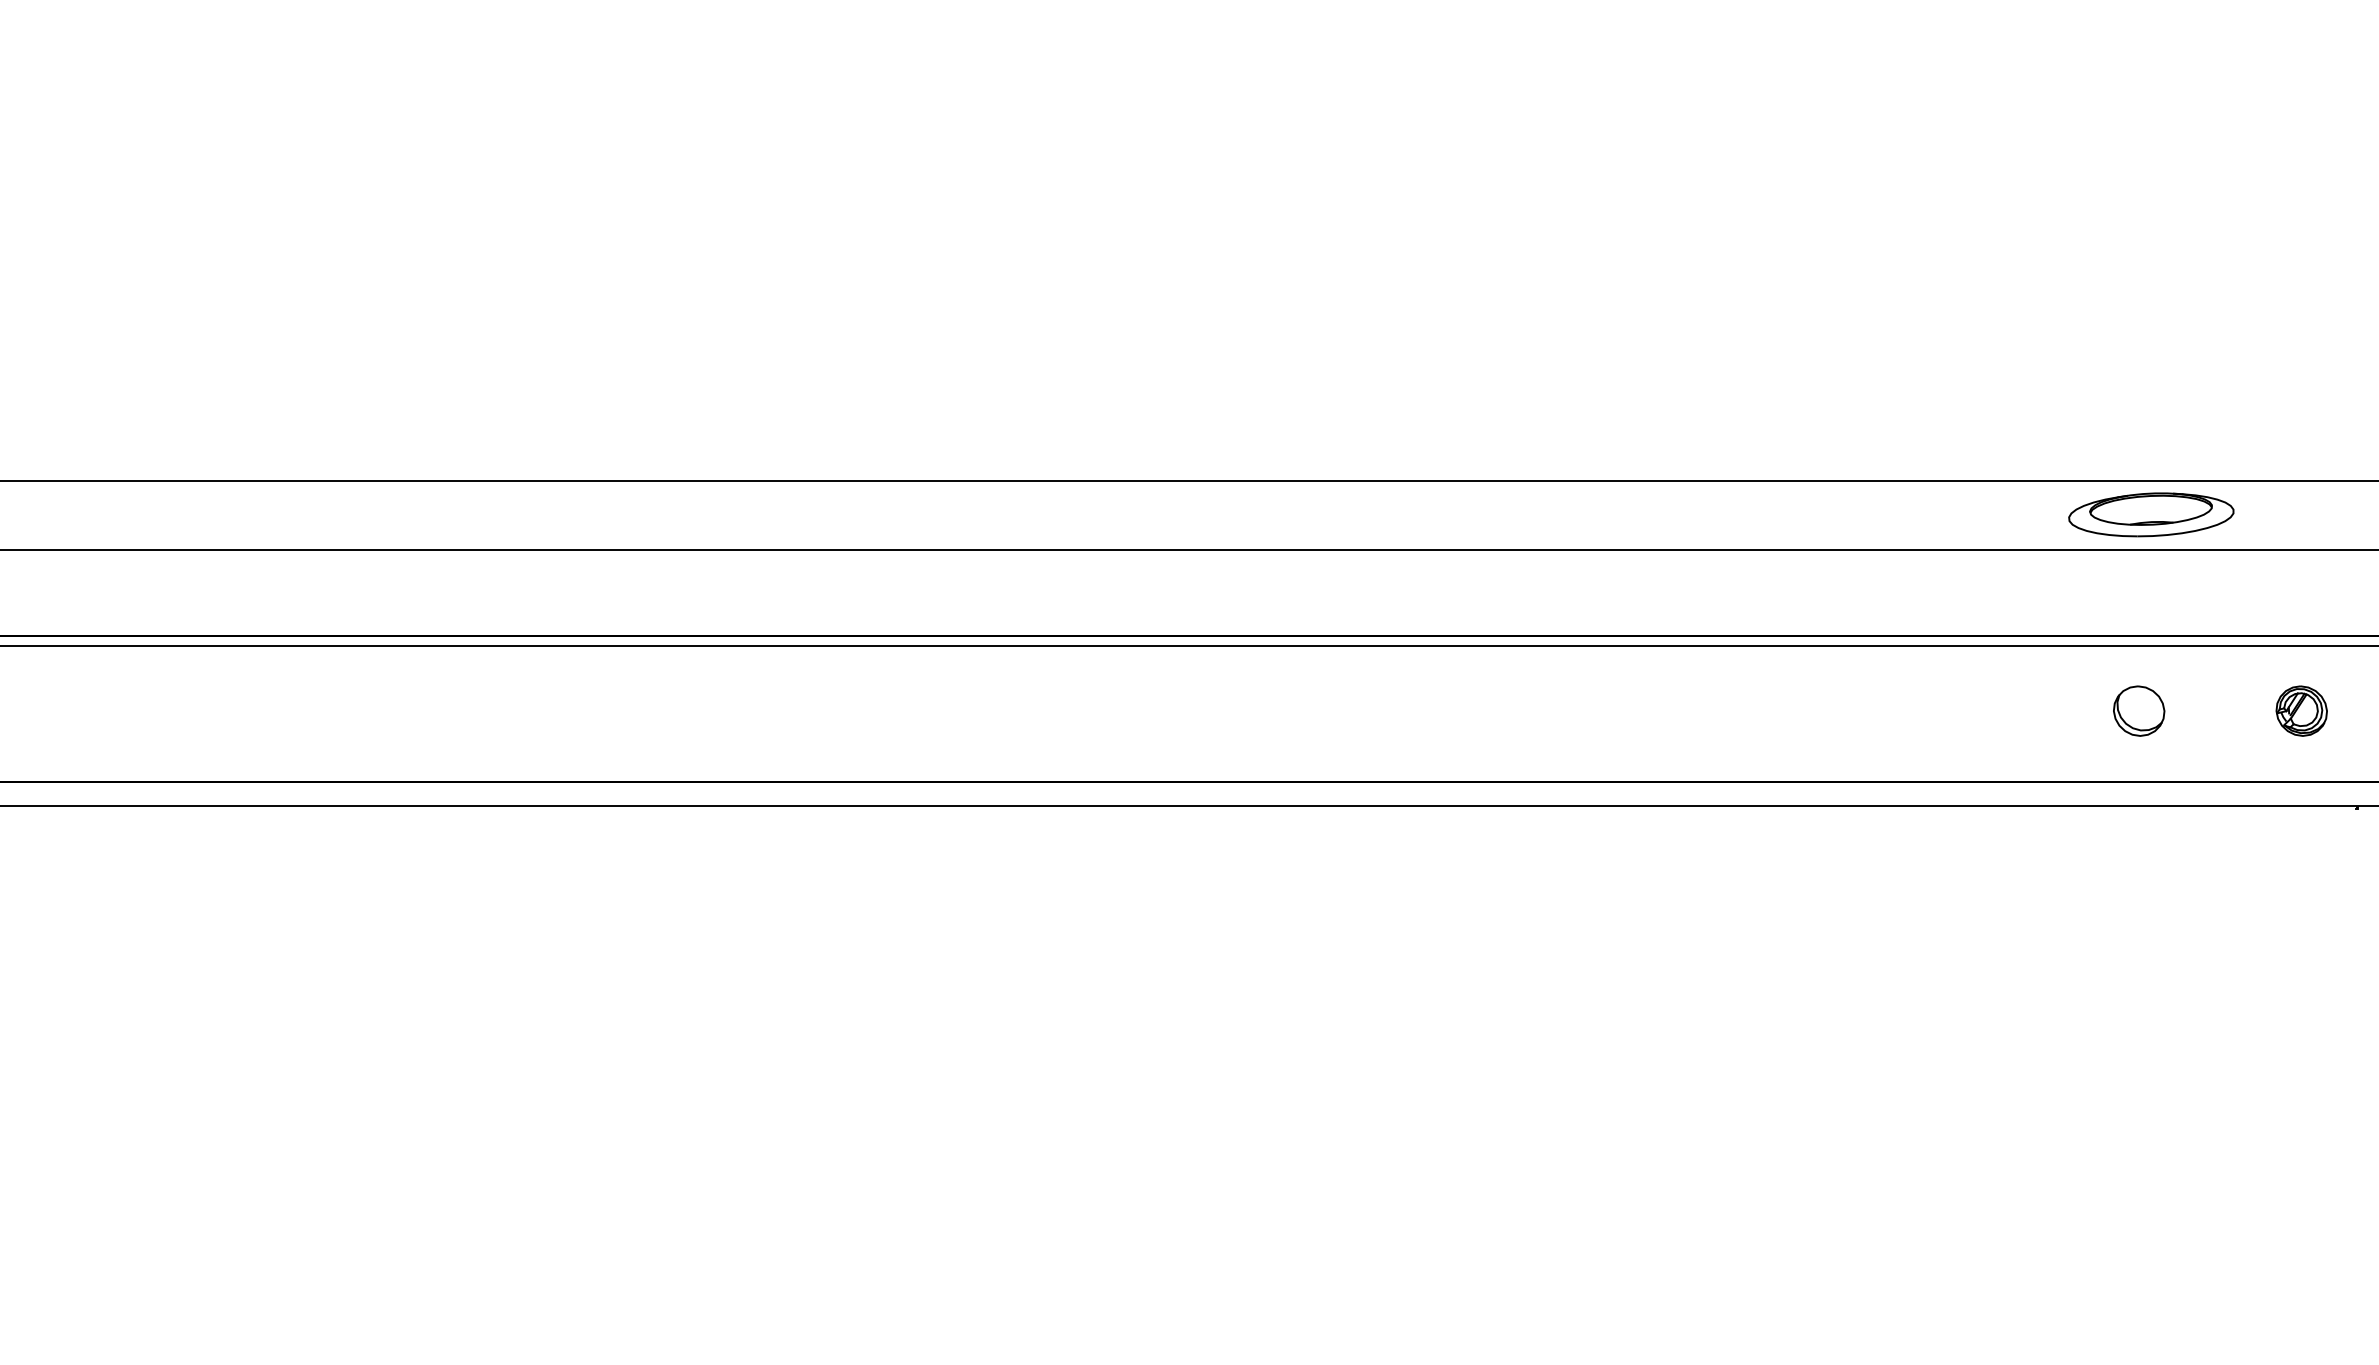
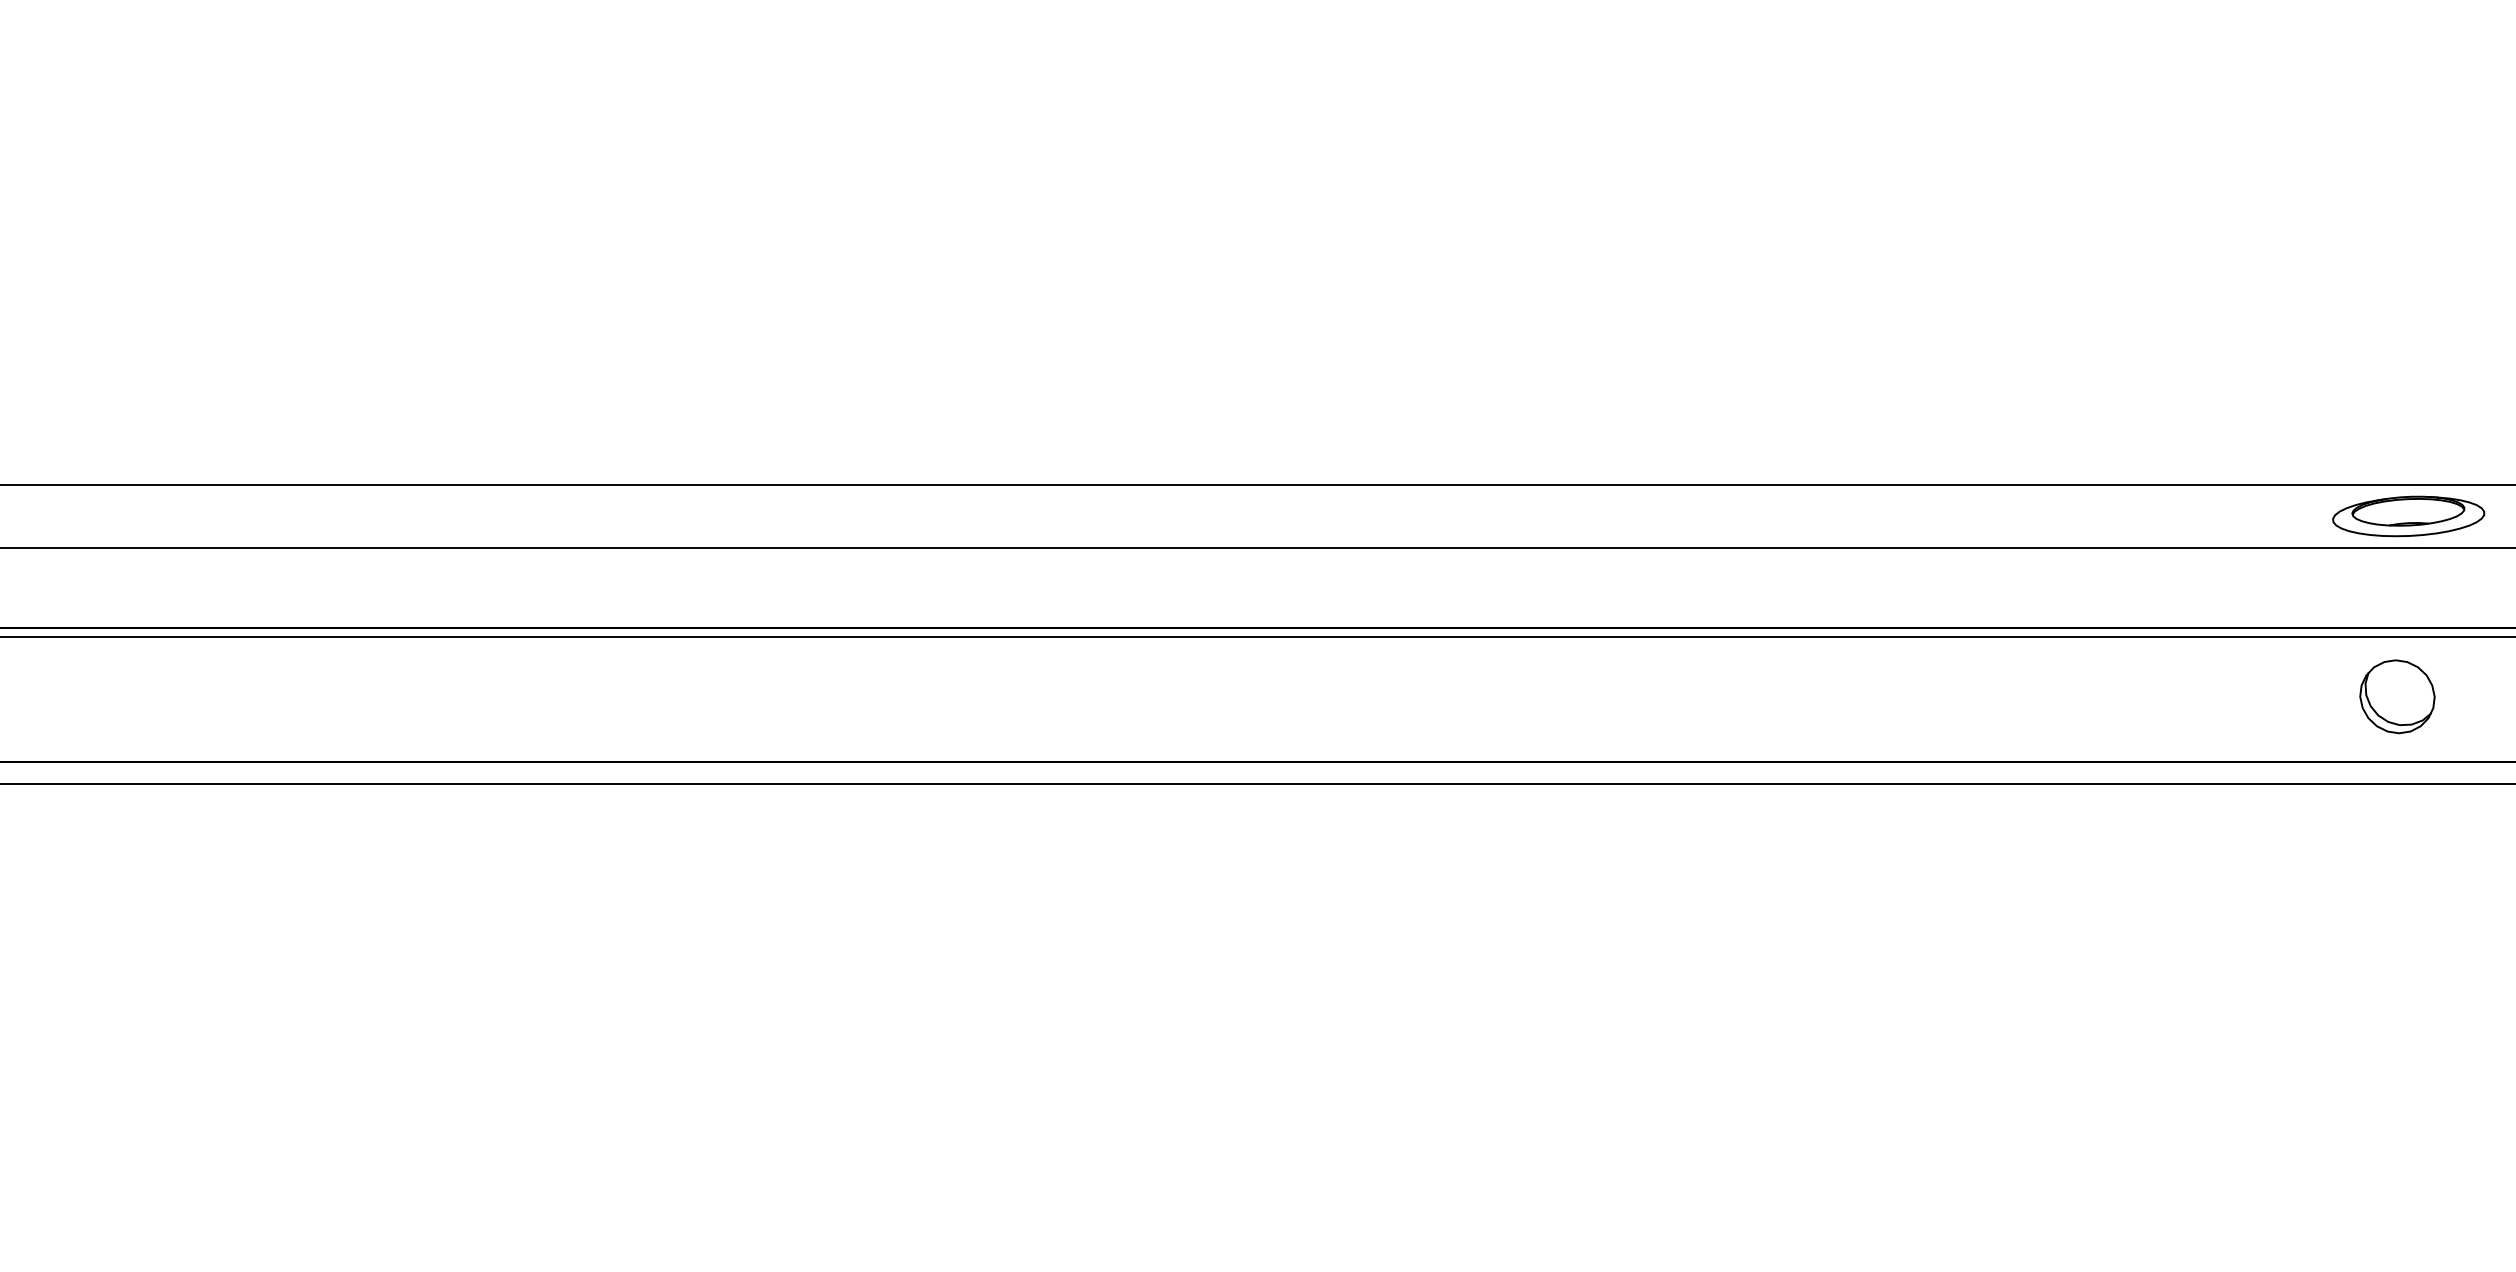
part: (2139, 710) -> (2397, 696), size x1.6

